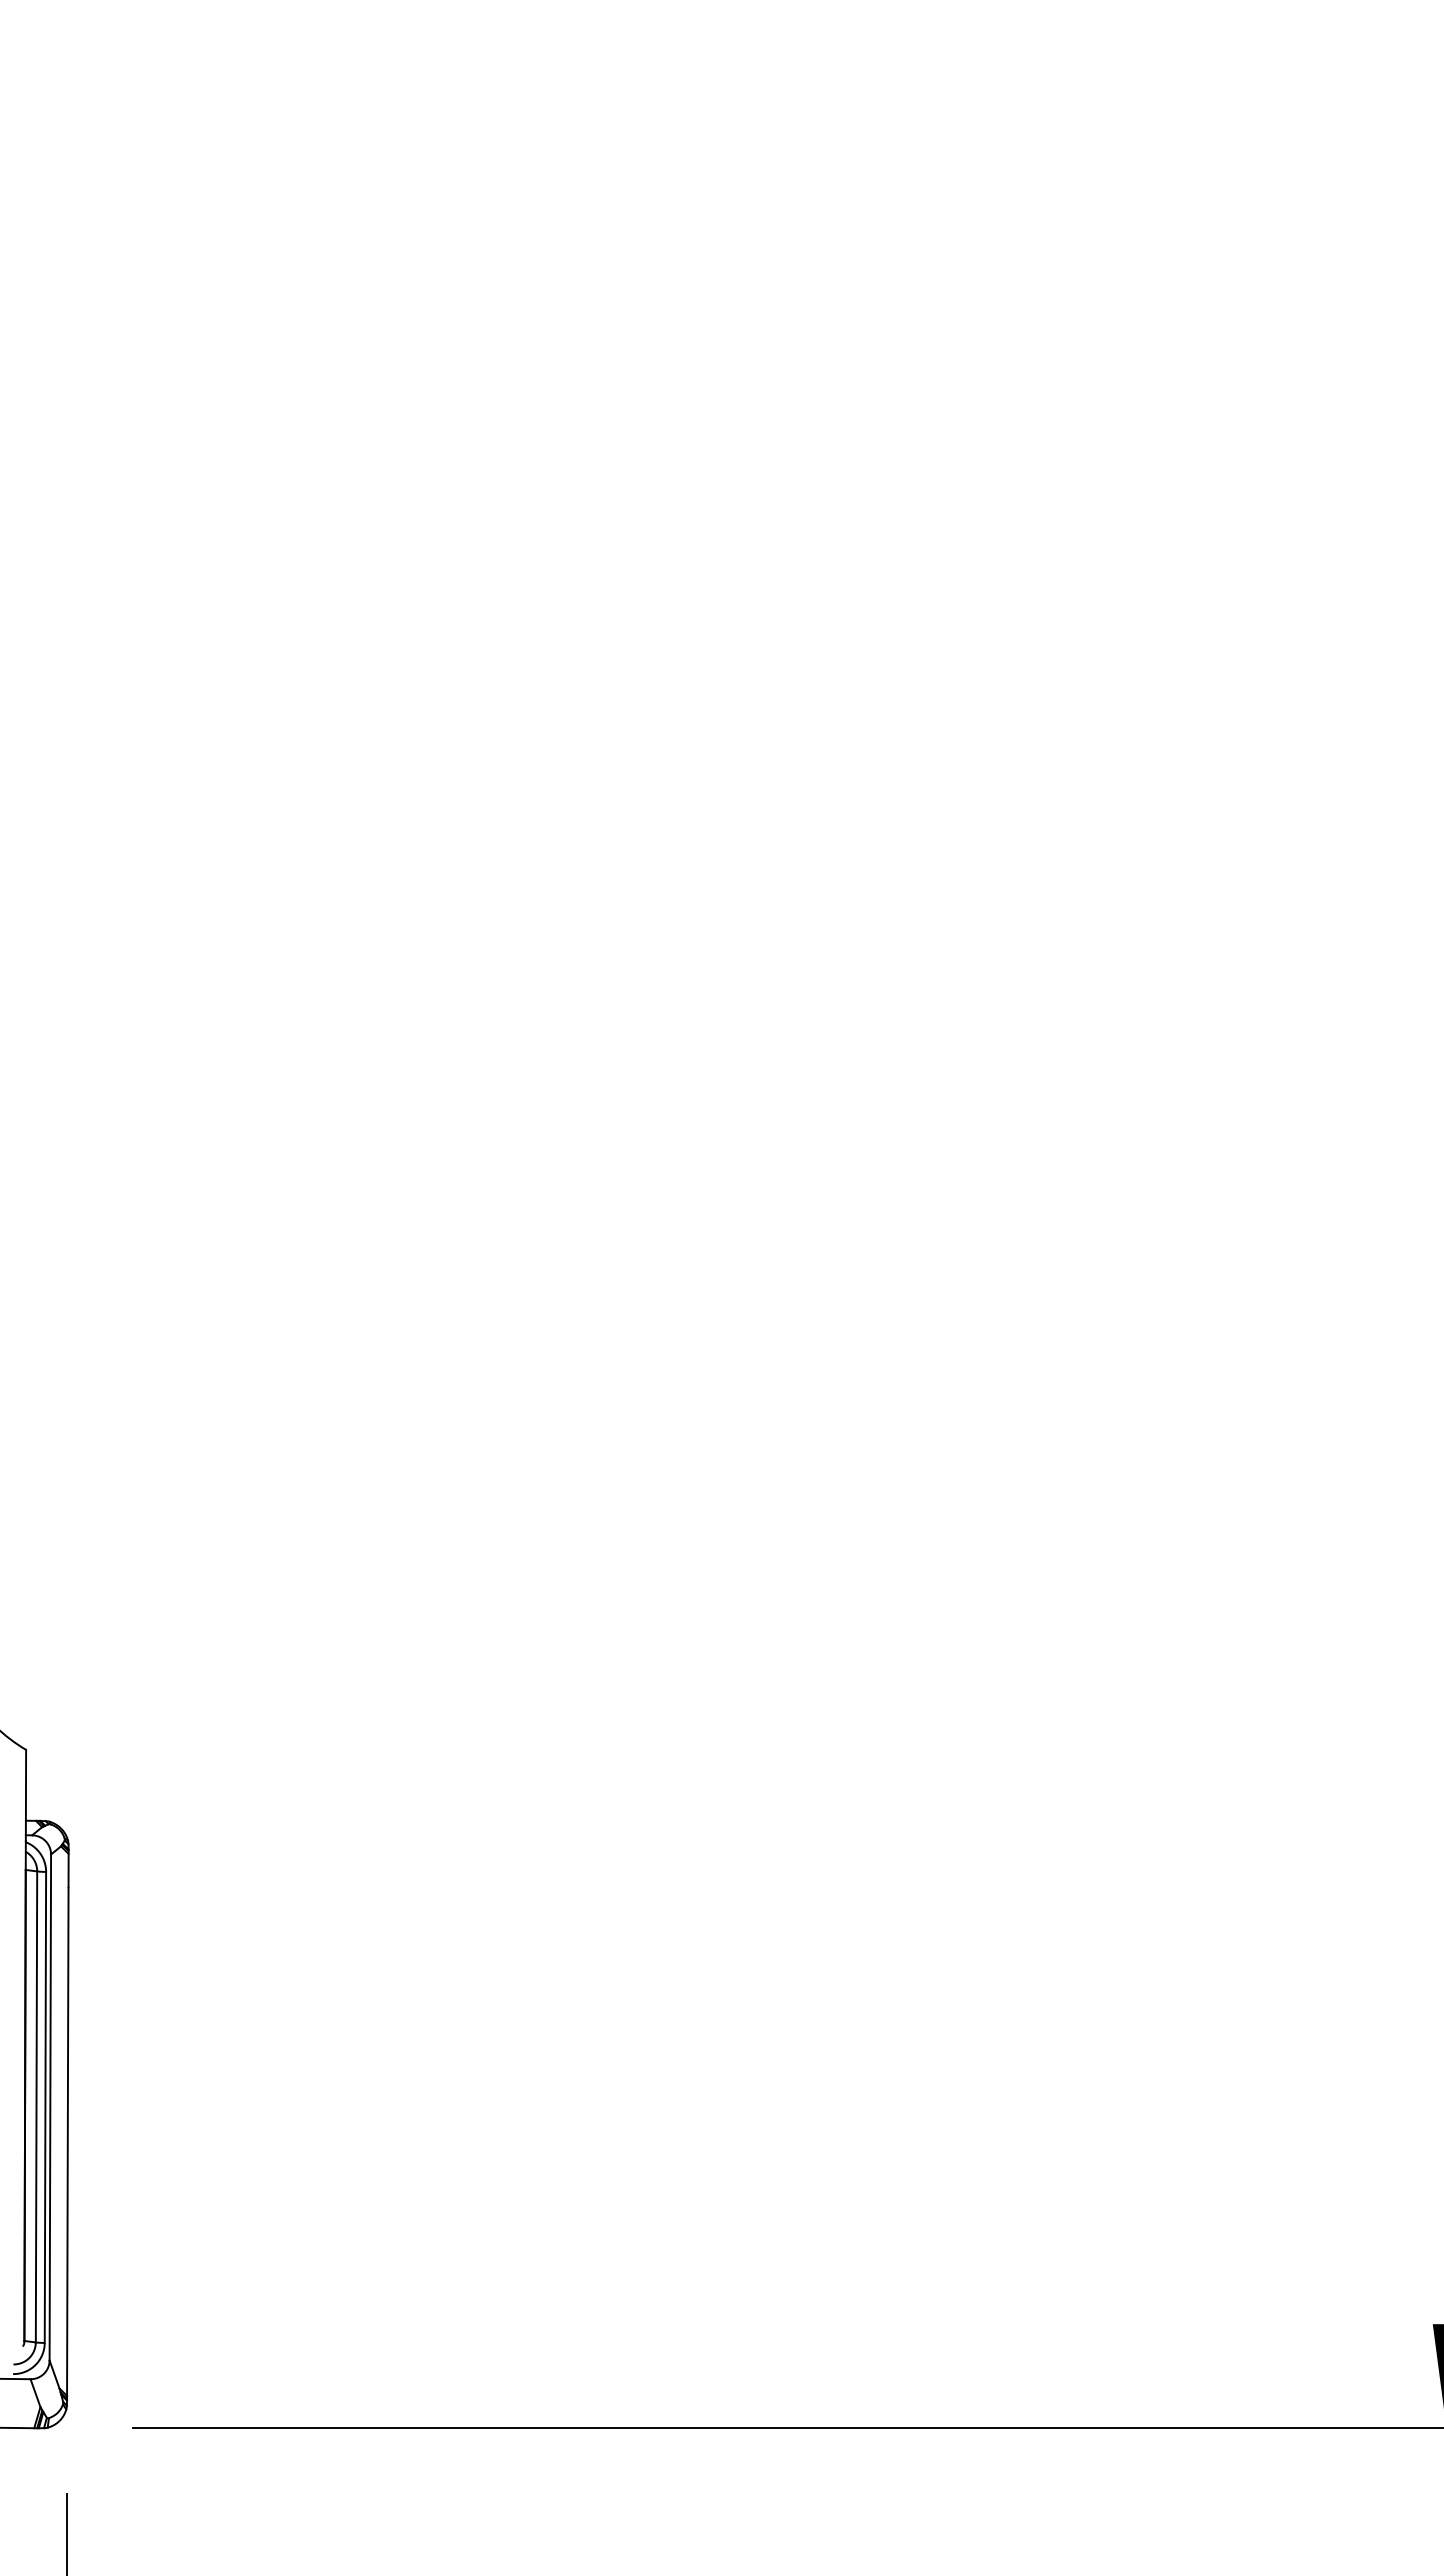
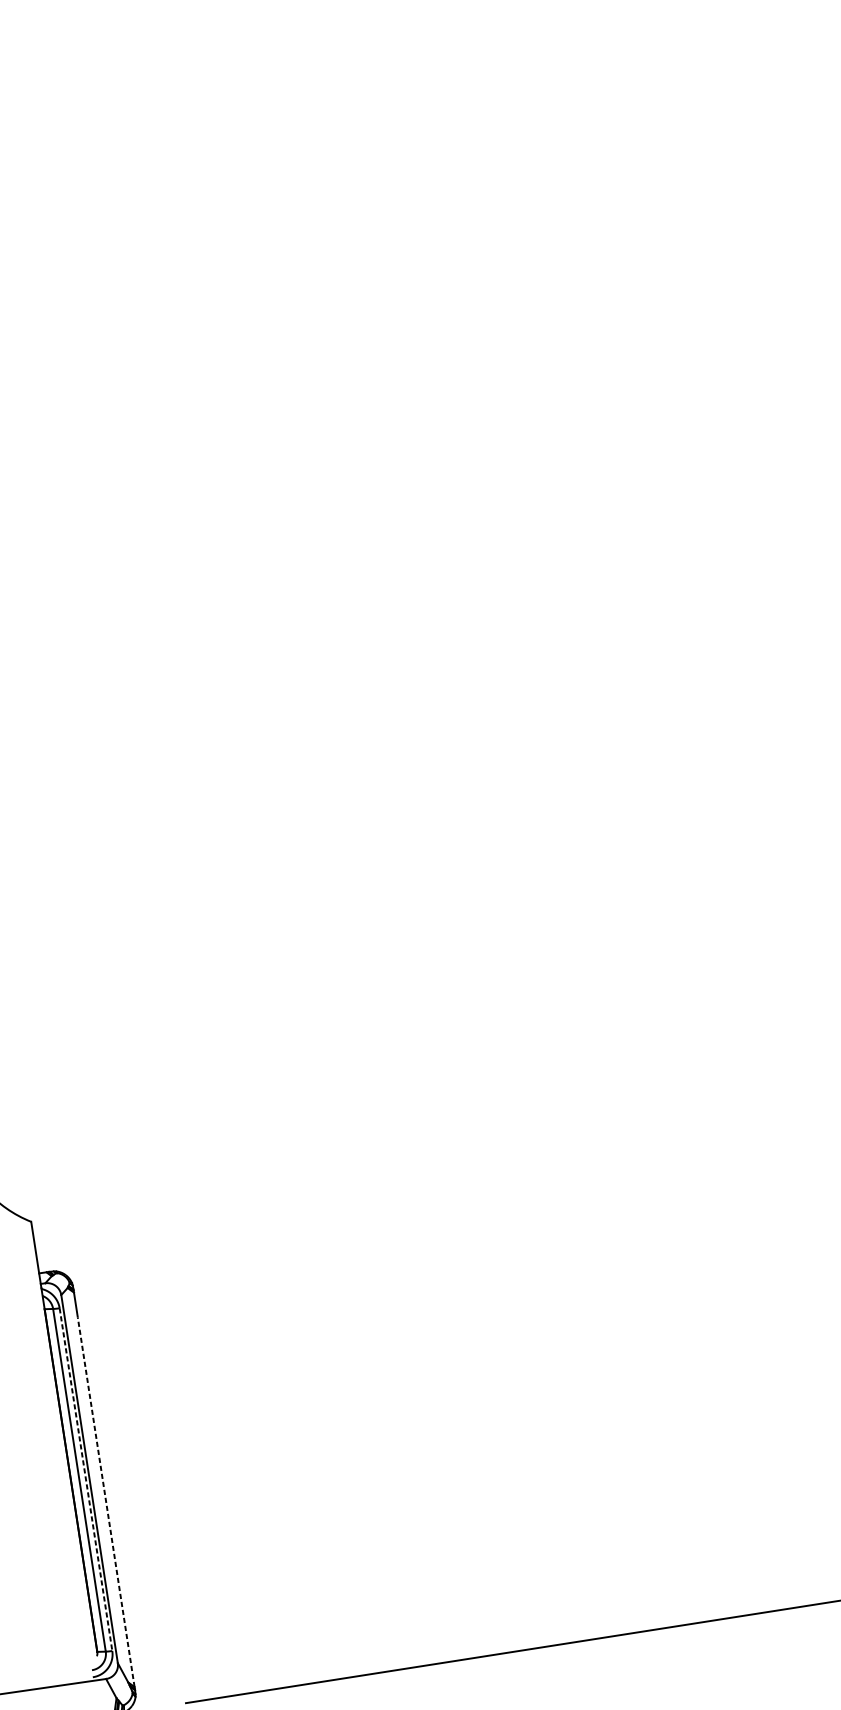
line: (45, 2107) -> (86, 1479), solid -> dashed
line: (67, 2142) -> (106, 1502), solid -> dashed

